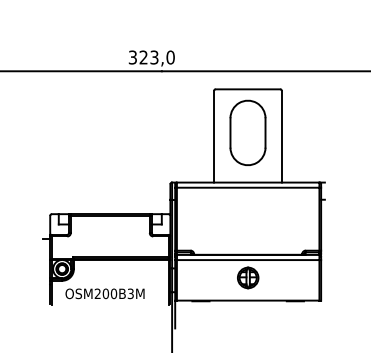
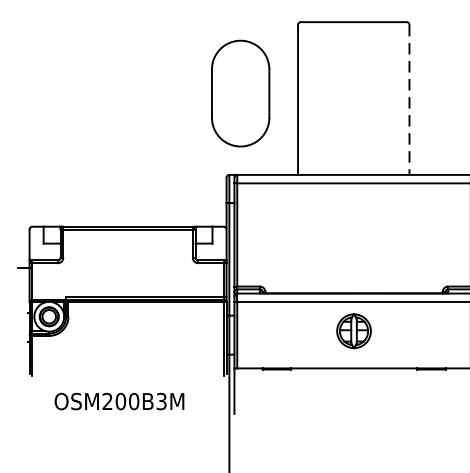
part: (247, 132) -> (239, 92), moved
line: (281, 136) -> (408, 99), solid -> dashed
text: (104, 293) -> (118, 400), moved

